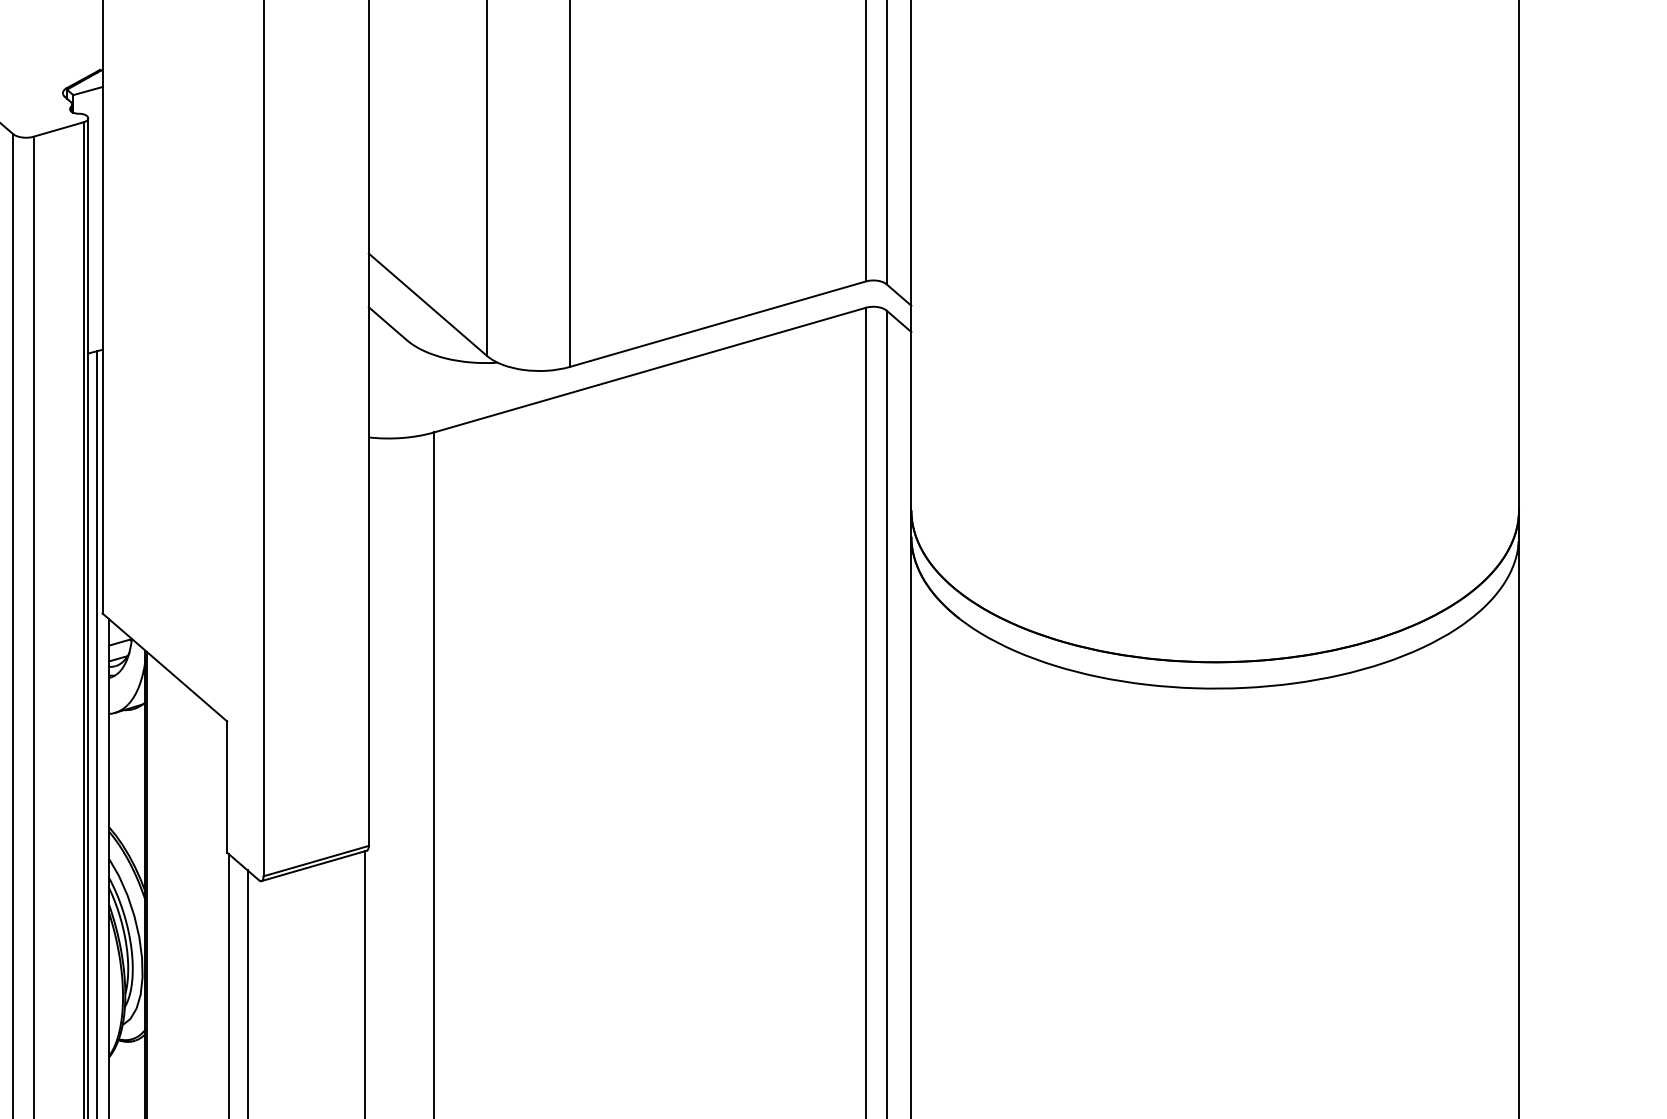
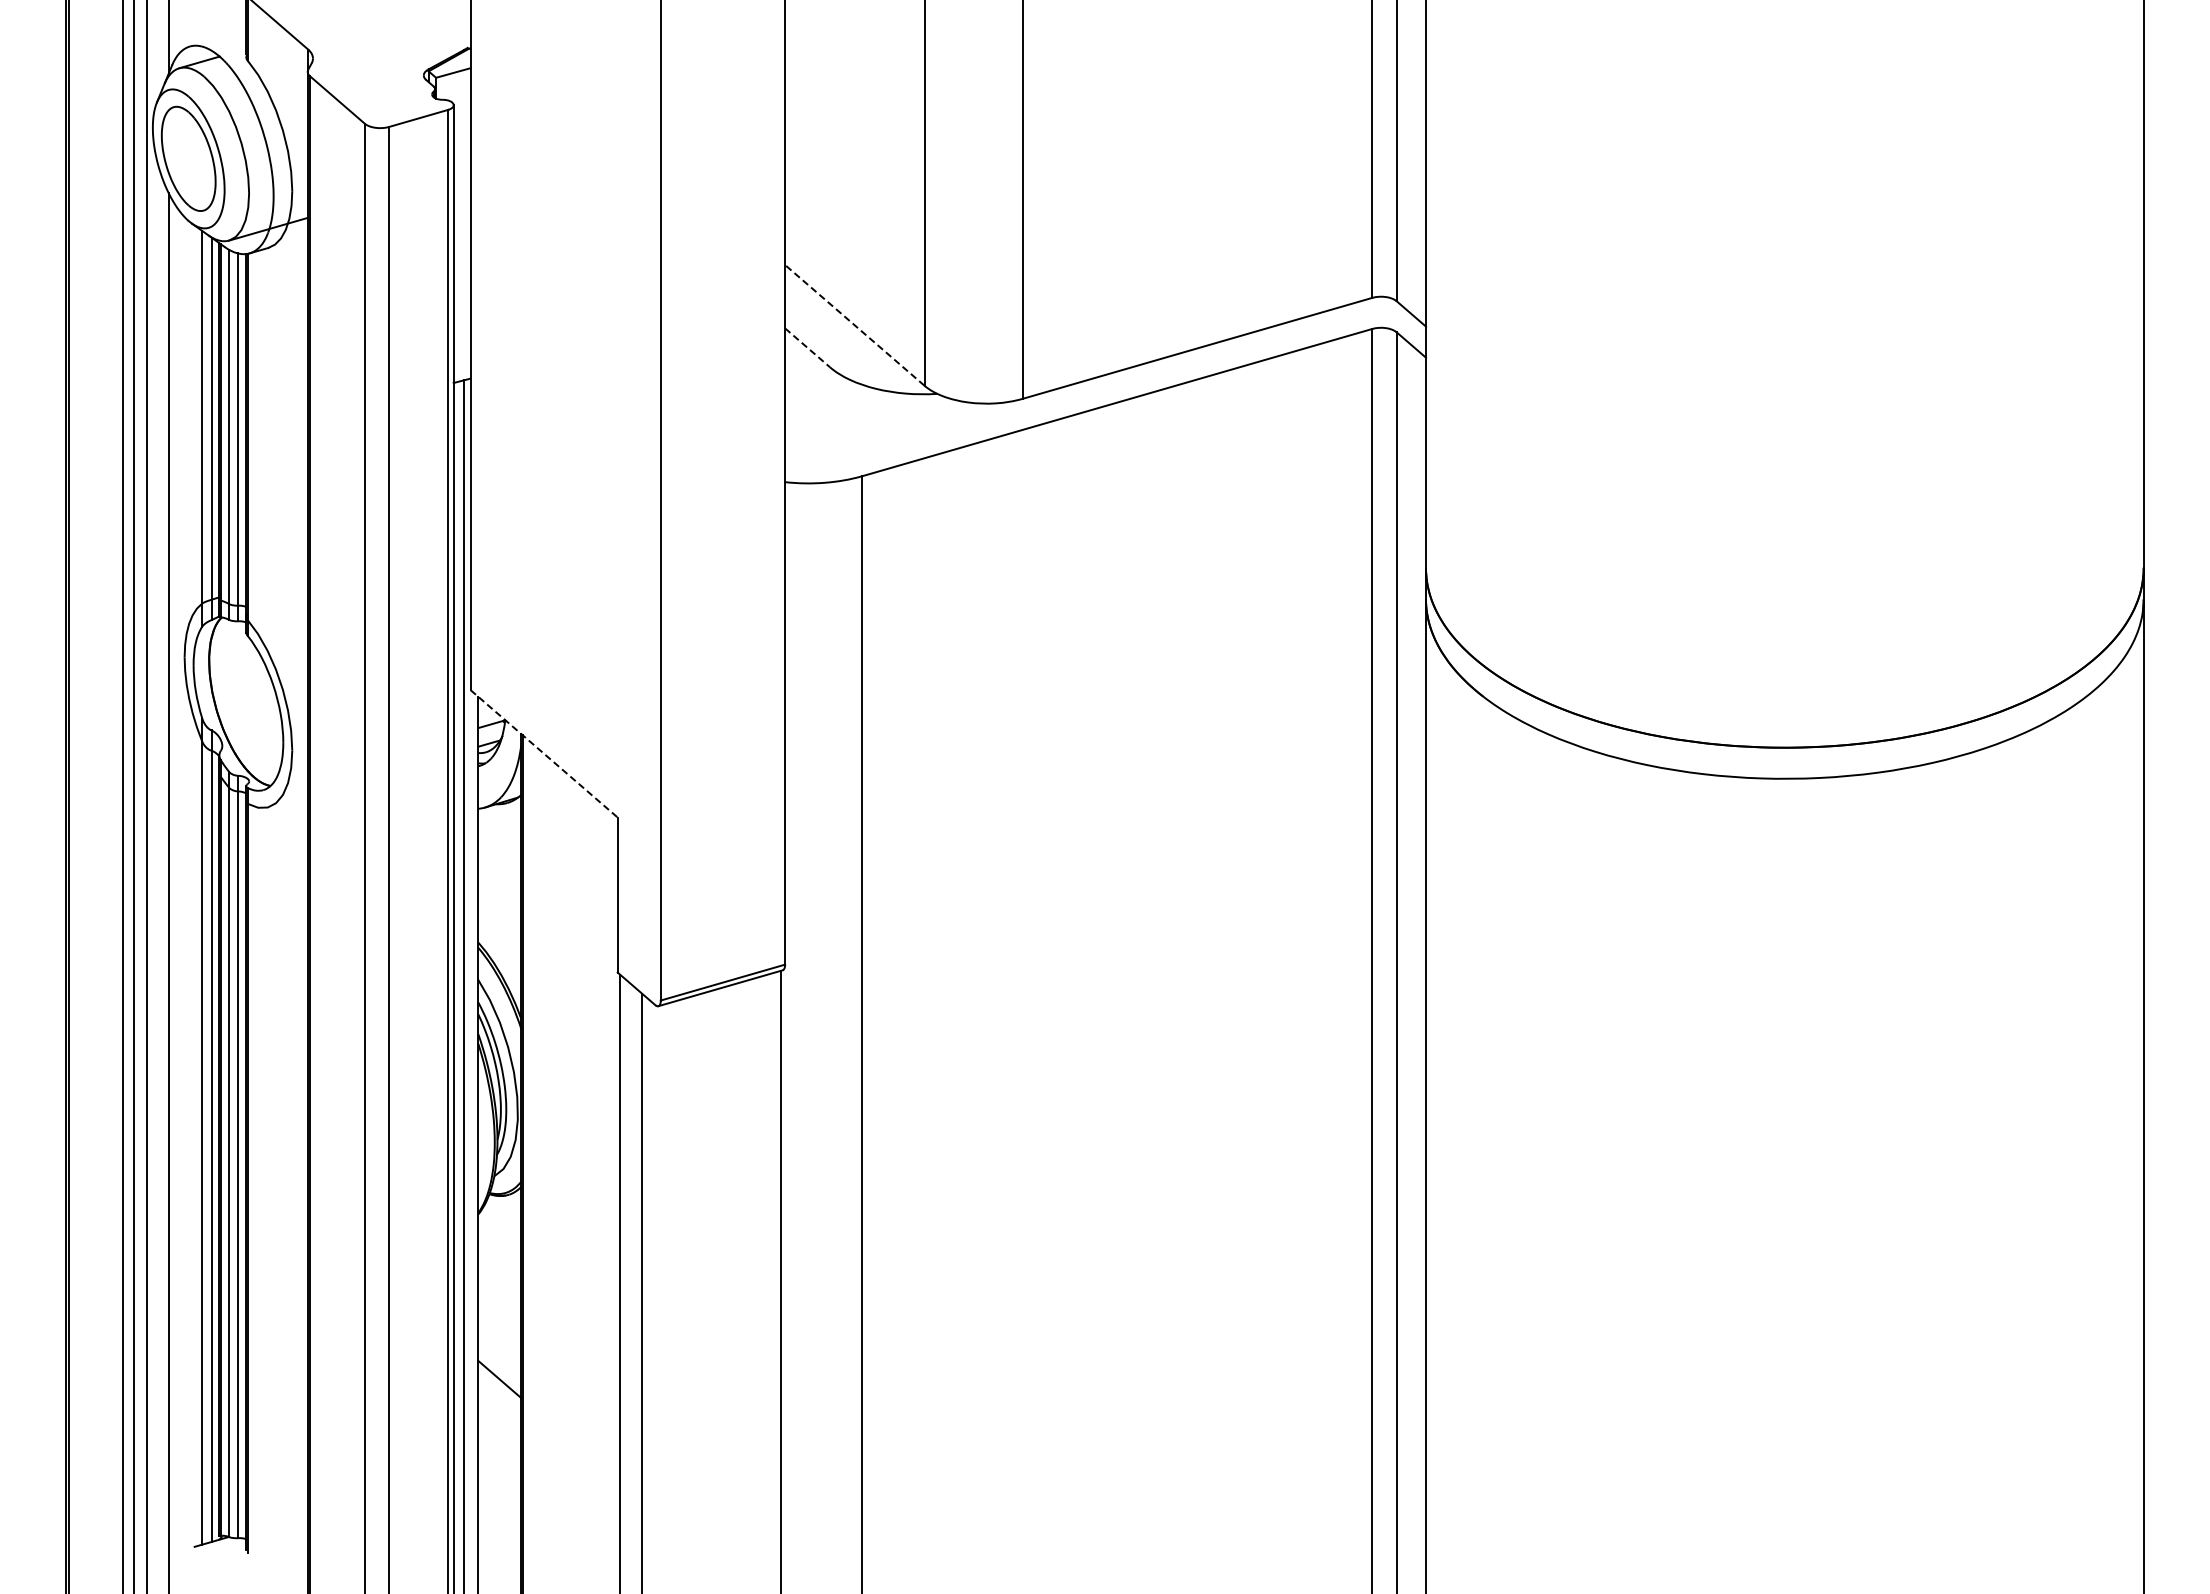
line: (427, 304) -> (854, 325), solid -> dashed
line: (387, 323) -> (807, 347), solid -> dashed
line: (165, 668) -> (544, 754), solid -> dashed

